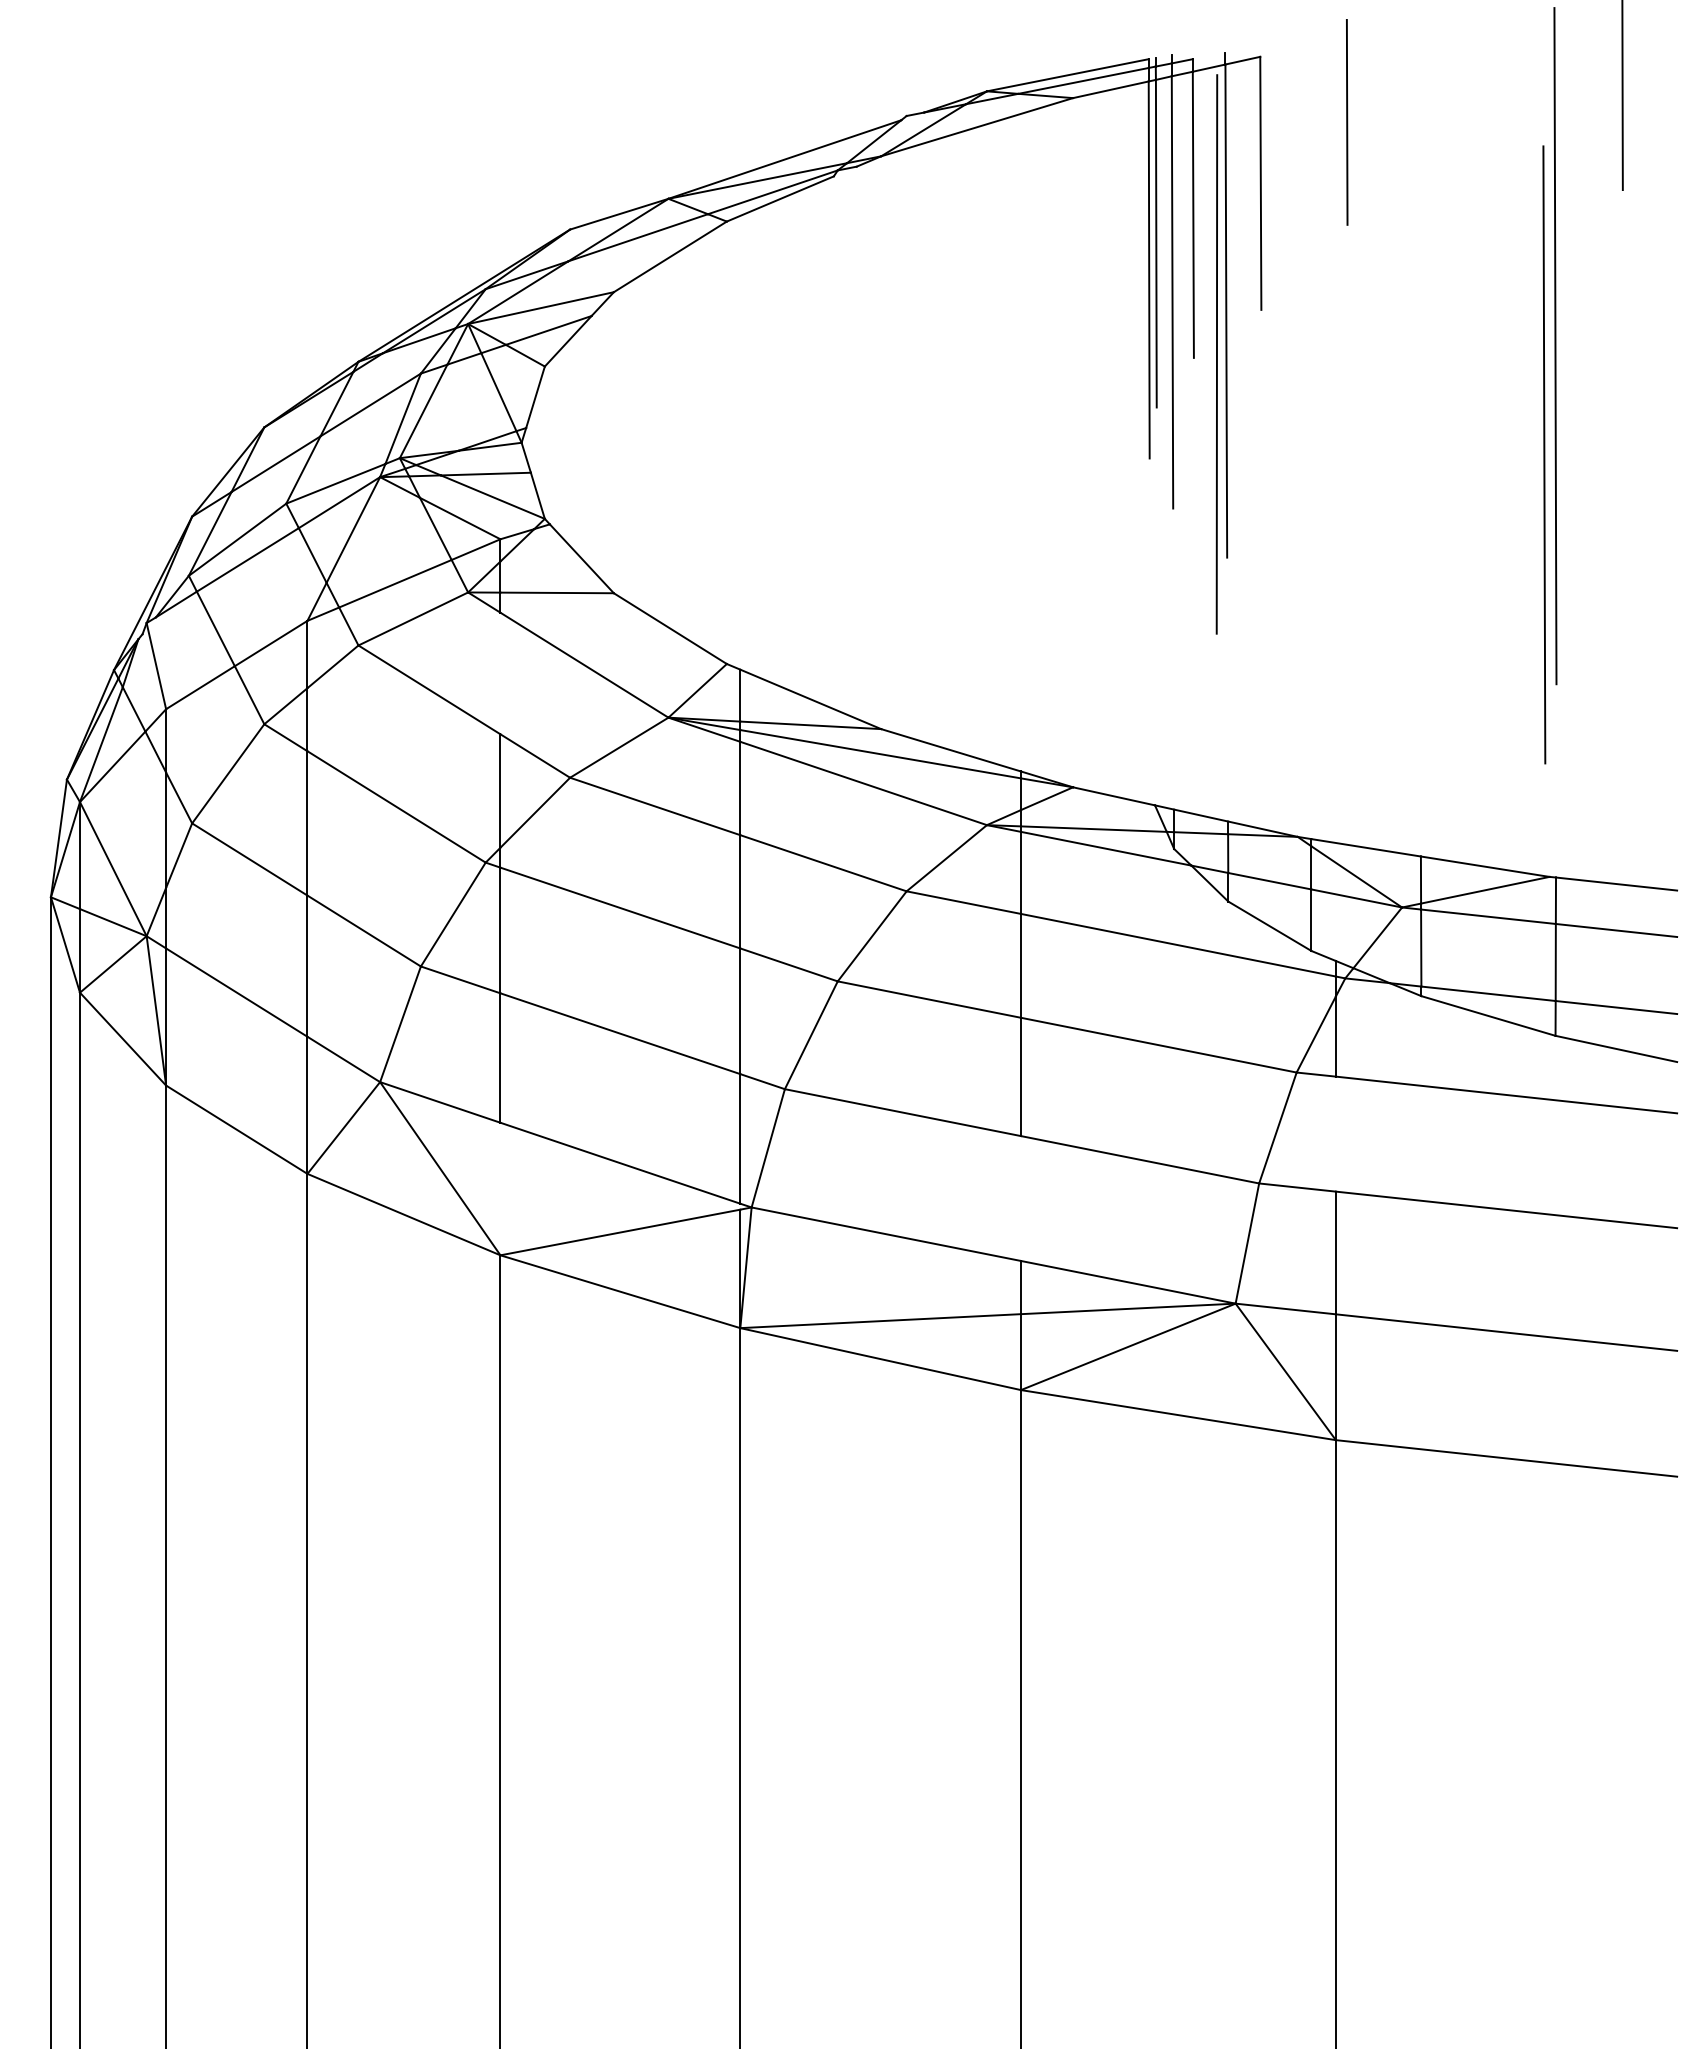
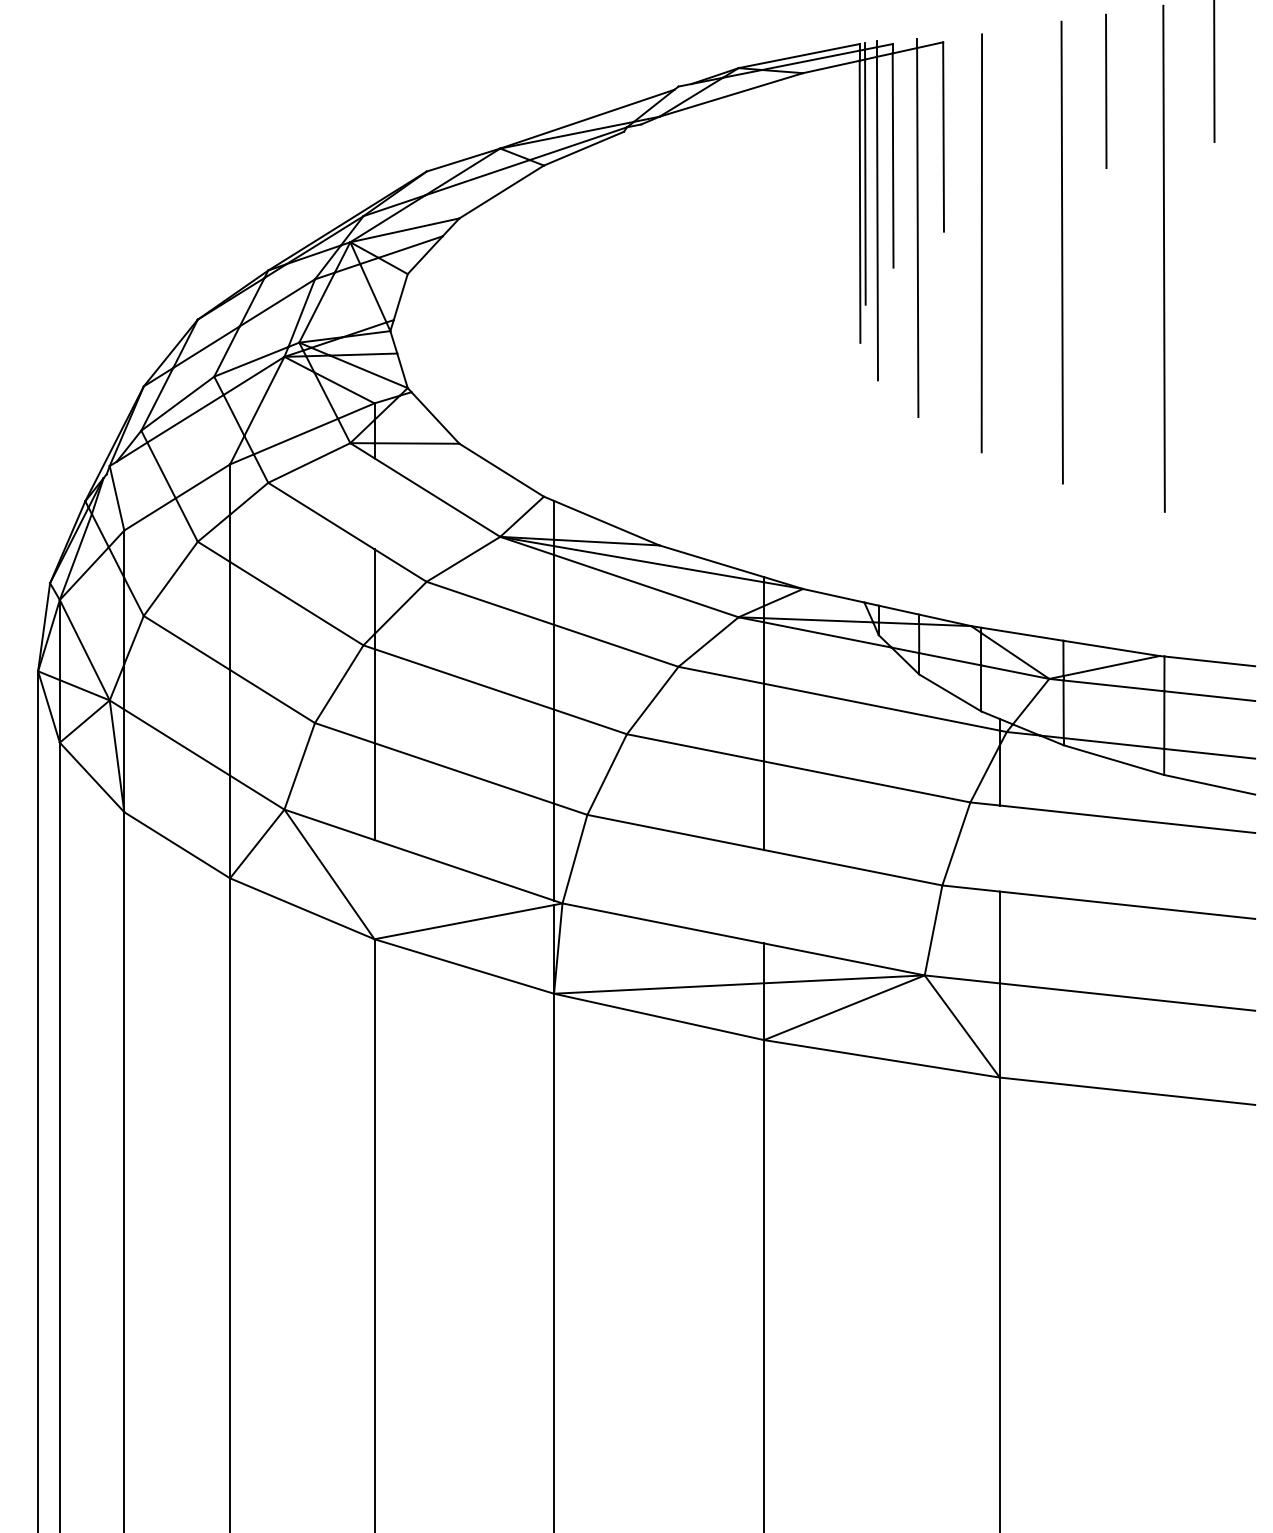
line: (1347, 122) -> (1106, 91), moved
line: (1216, 354) -> (981, 243), moved
line: (1544, 454) -> (1062, 252), moved

